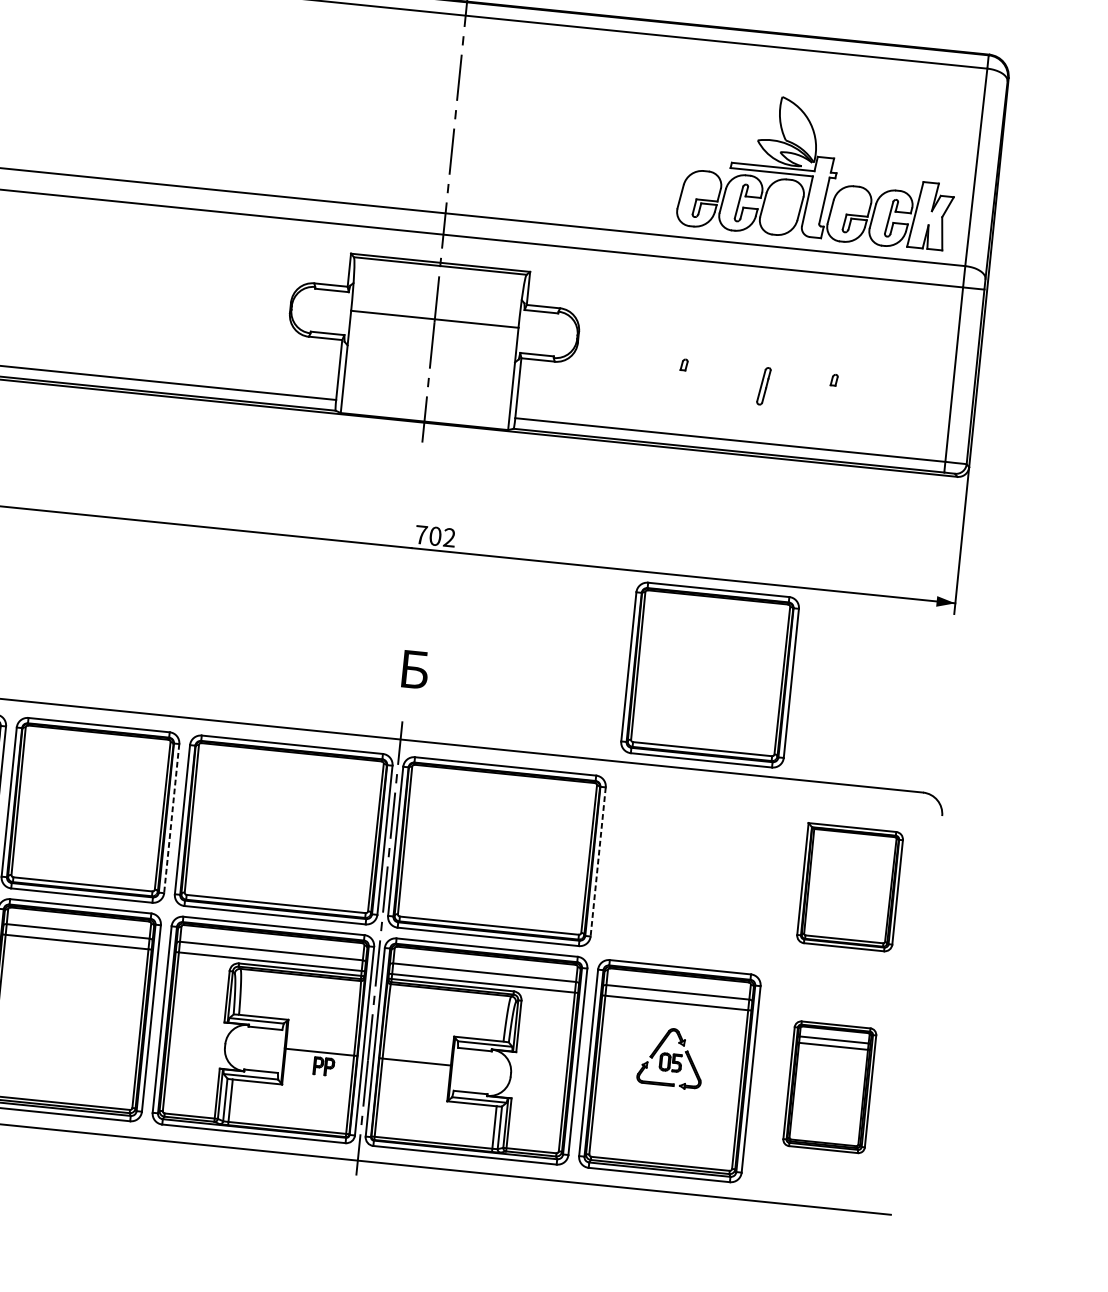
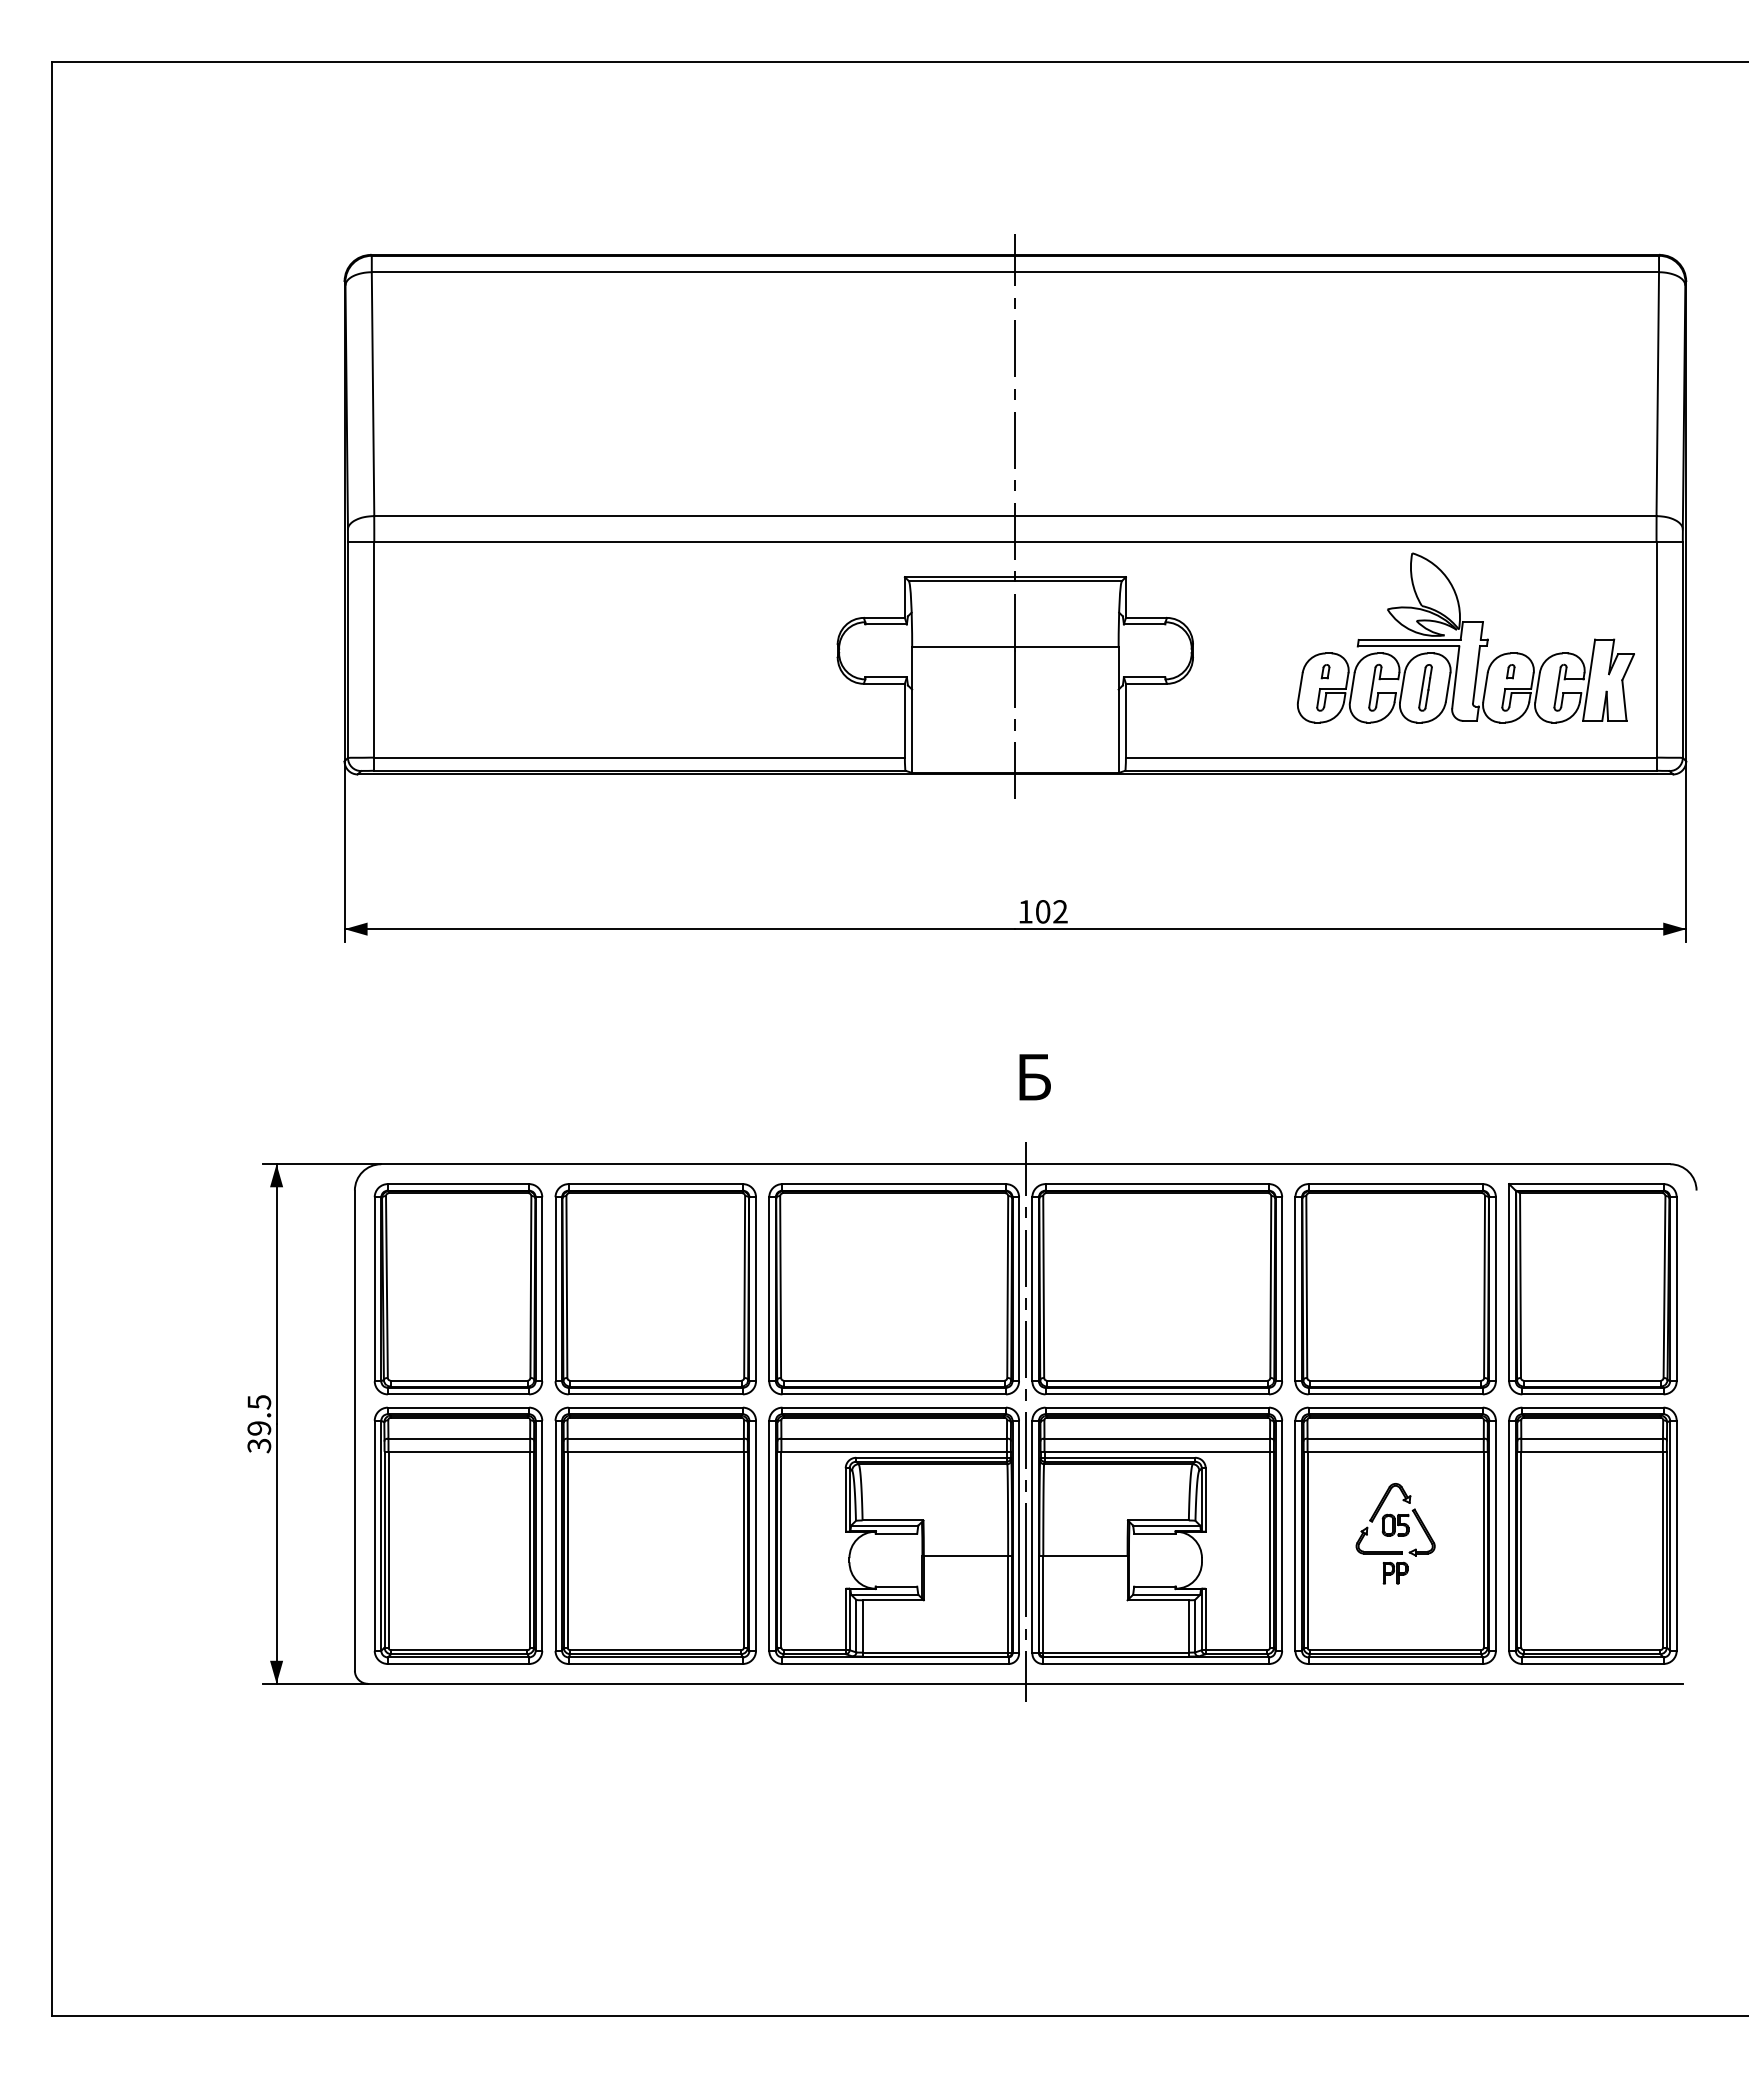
part: (818, 169) -> (1465, 637), moved
text: (421, 534) -> (1025, 911), 702 -> 102
part: (709, 675) -> (1395, 1289), moved
line: (172, 818) -> (756, 1289), dashed -> solid
line: (598, 862) -> (1282, 1289), dashed -> solid
part: (849, 887) -> (1592, 1289), size x1.43
part: (323, 1066) -> (1395, 1573), moved
part: (829, 1087) -> (1592, 1535), size x1.67

